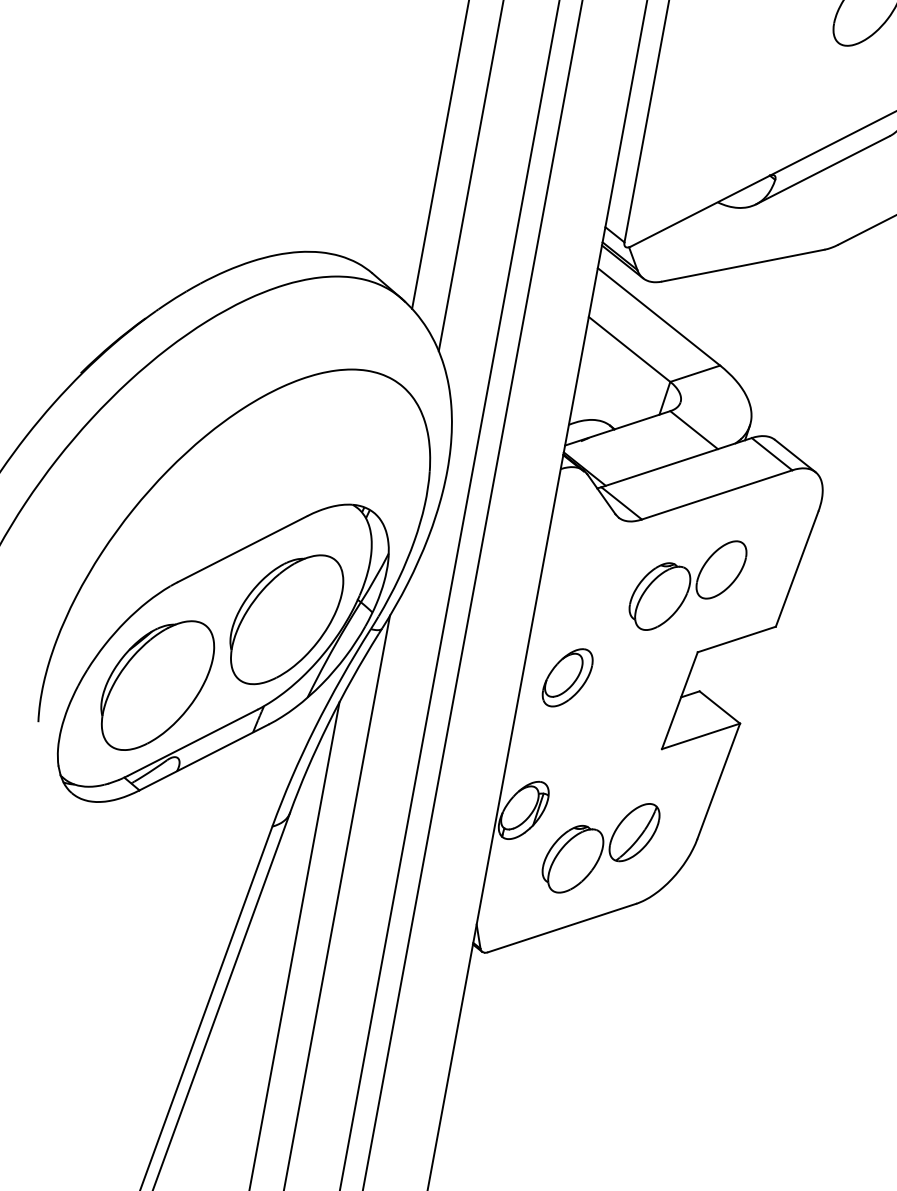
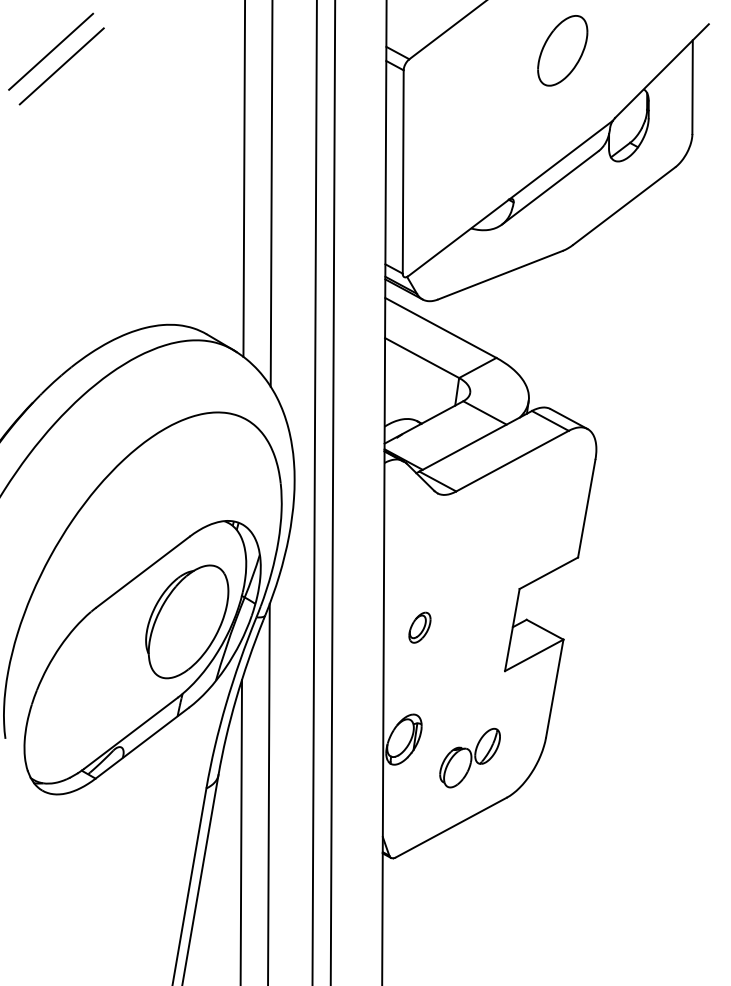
part: (687, 584) -> (501, 536), removed
part: (567, 677) -> (419, 627), size x0.6
part: (157, 685) -> (94, 692), removed
part: (599, 846) -> (469, 757), size x0.7

